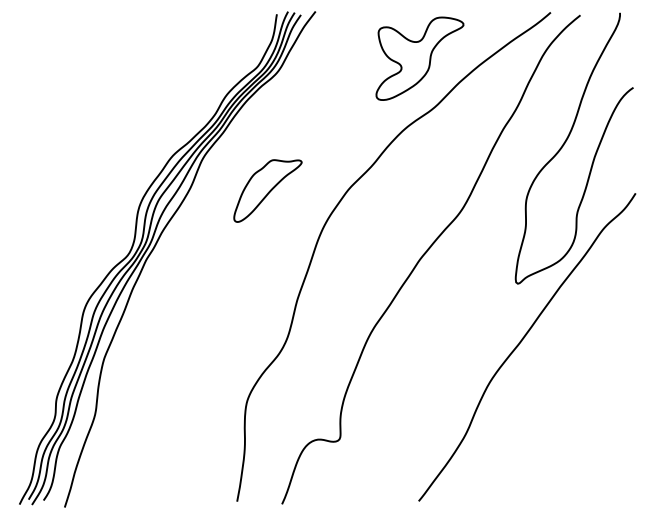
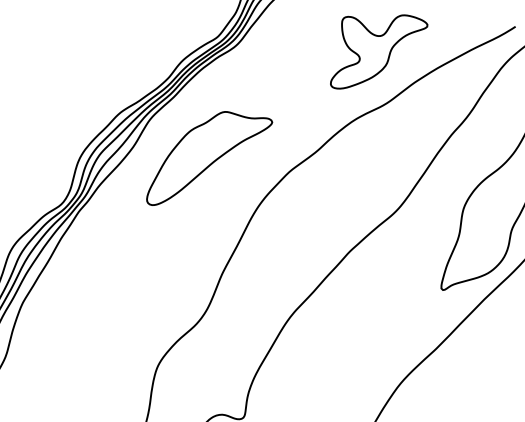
part: (267, 190) -> (209, 160), size x1.67

